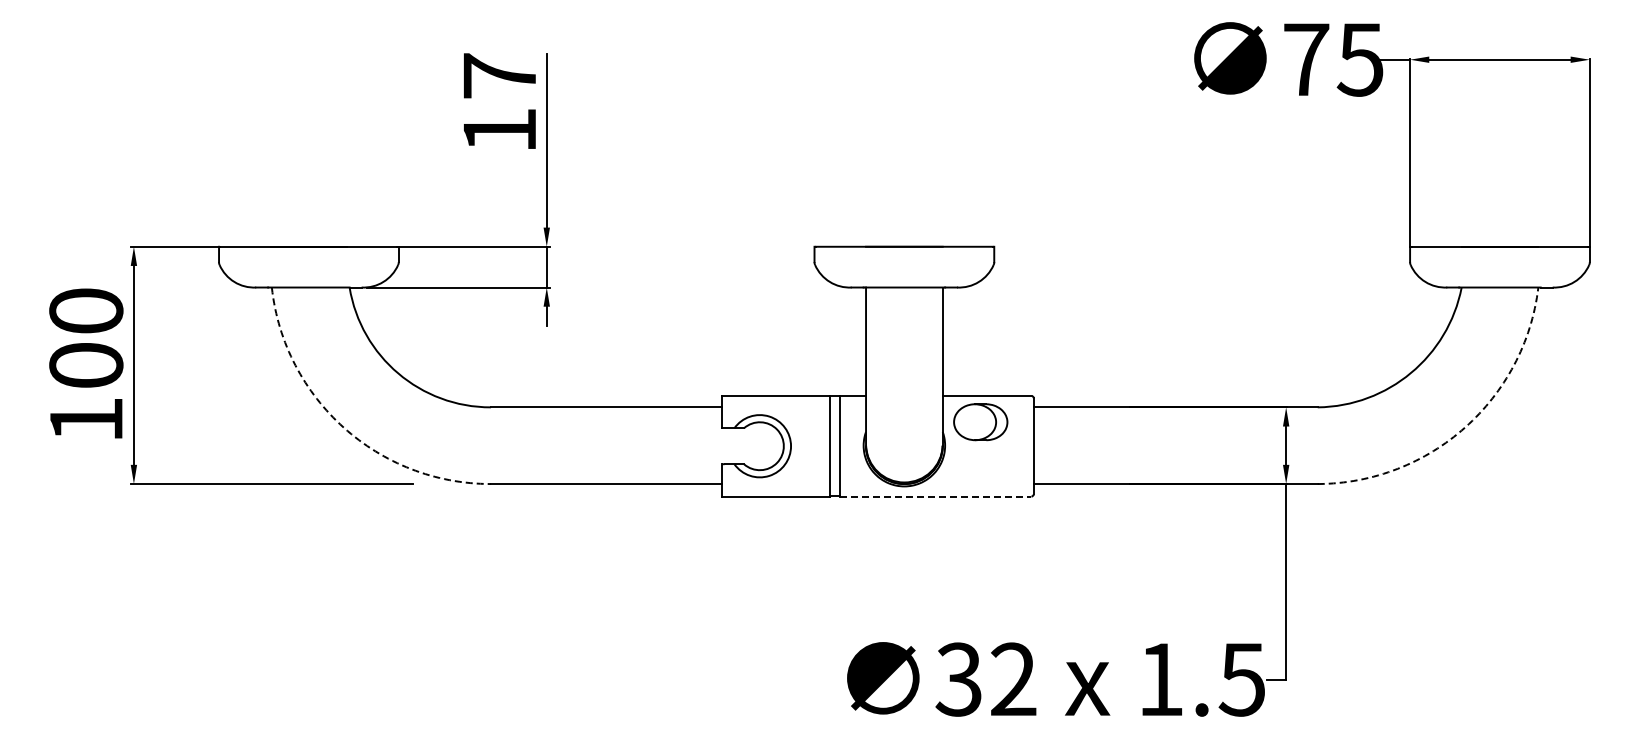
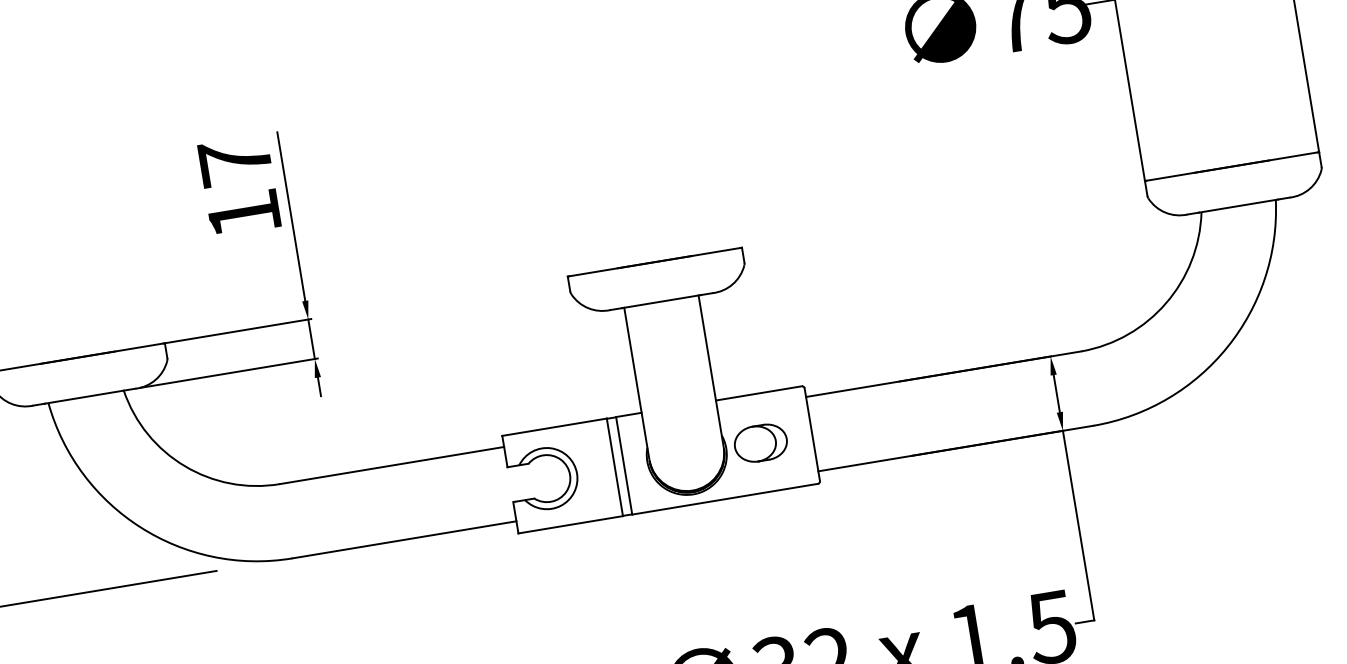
part: (980, 422) -> (760, 443), moved
arc: (343, 427) -> (140, 527), dashed -> solid
arc: (1465, 427) -> (1227, 347), dashed -> solid
line: (935, 496) -> (725, 499), dashed -> solid

